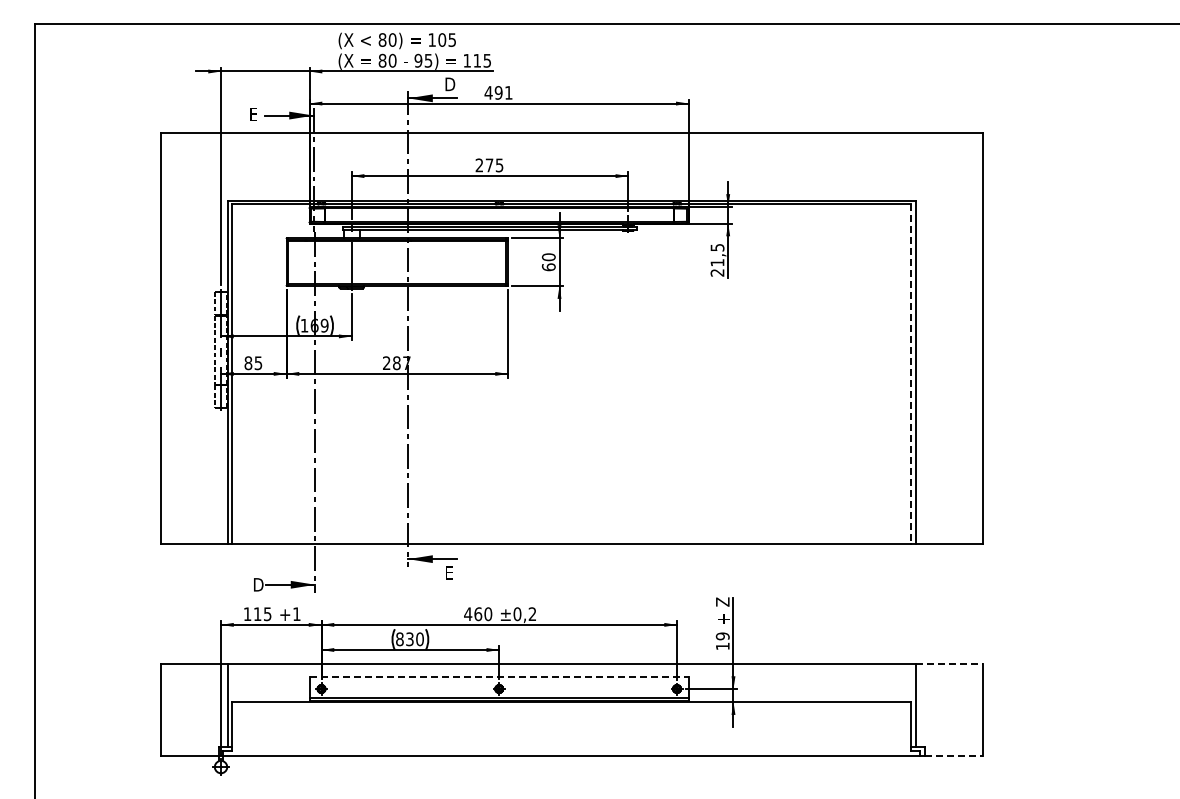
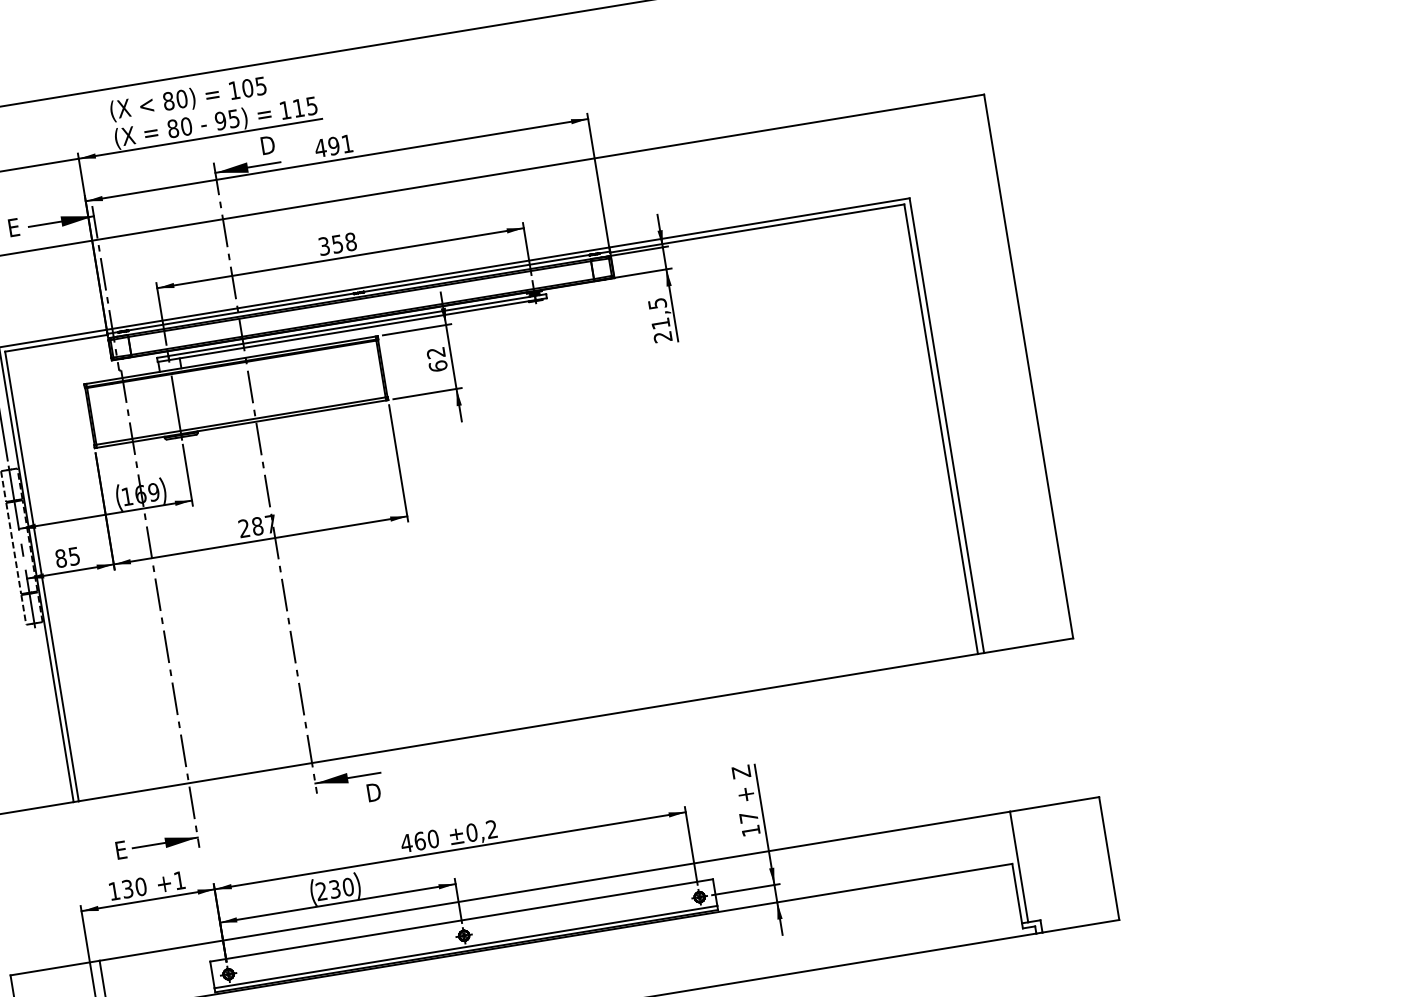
text: (489, 165) -> (337, 244), 275 -> 358
text: (548, 257) -> (435, 353), 60 -> 62
line: (910, 374) -> (940, 429), dashed -> solid
text: (450, 572) -> (374, 791), E -> D
text: (258, 584) -> (122, 849), D -> E
text: (262, 614) -> (134, 888), 115 -> 130
text: (722, 636) -> (748, 817), 19 -> 17
text: (399, 639) -> (321, 891), 830 -> 230
line: (949, 663) -> (1055, 804), dashed -> solid
line: (499, 677) -> (461, 920), dashed -> solid
line: (953, 756) -> (1080, 926), dashed -> solid

